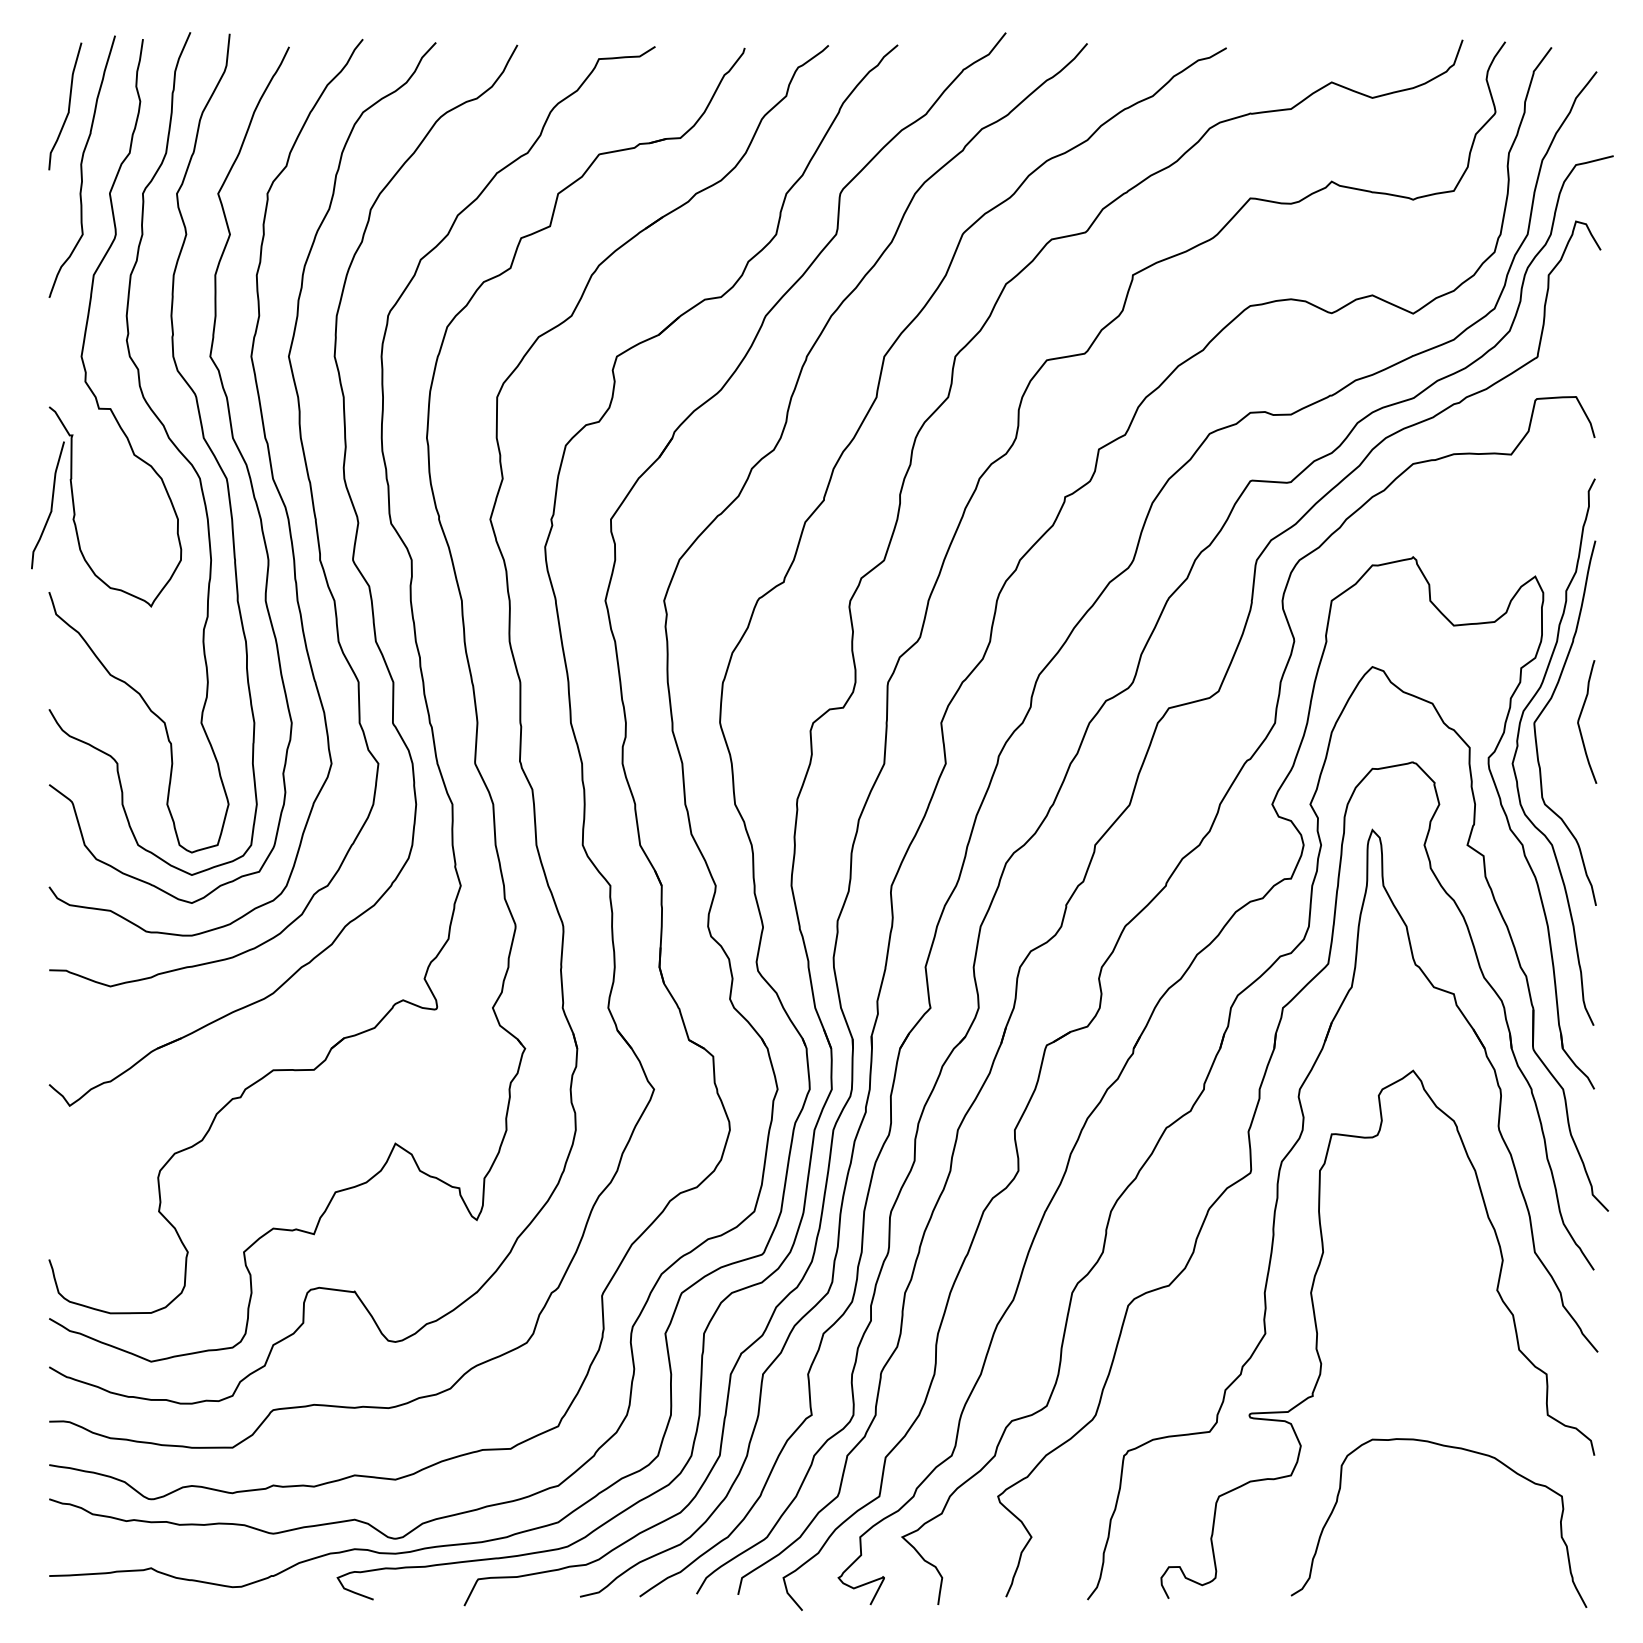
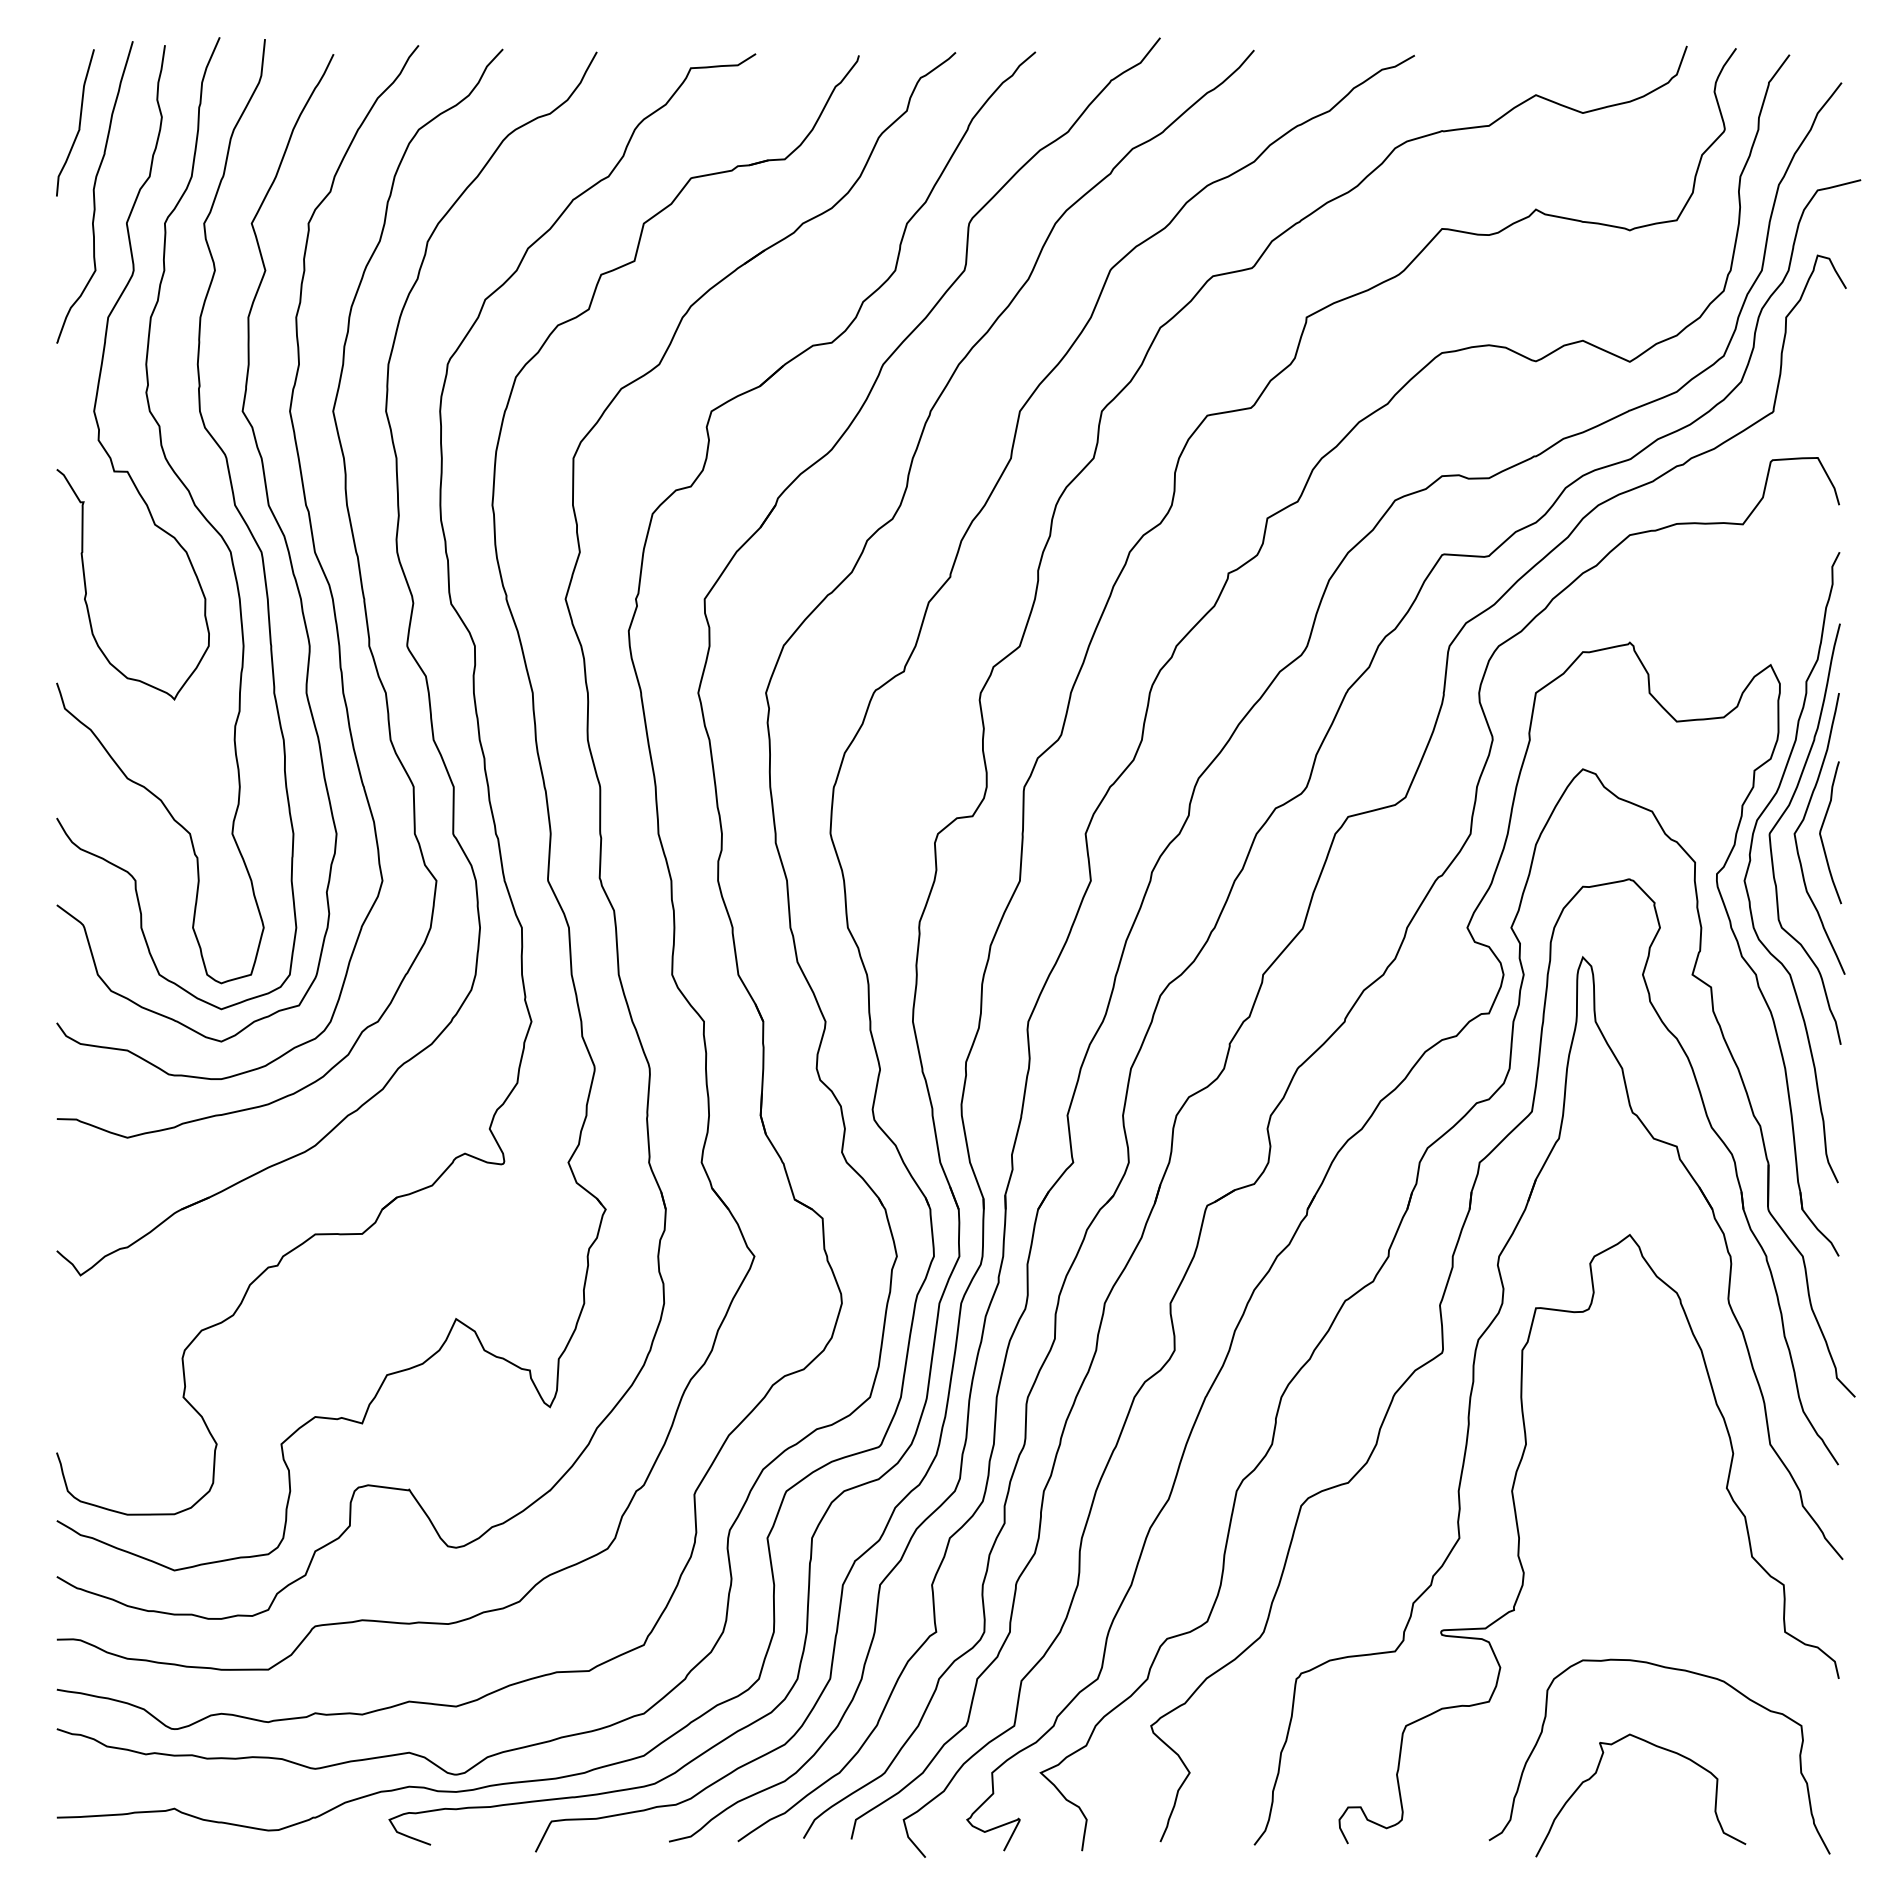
curve: (51, 505) -> (59, 582), removed
curve: (1562, 713) -> (1802, 823), added
curve: (1384, 1537) -> (1596, 1773), added

